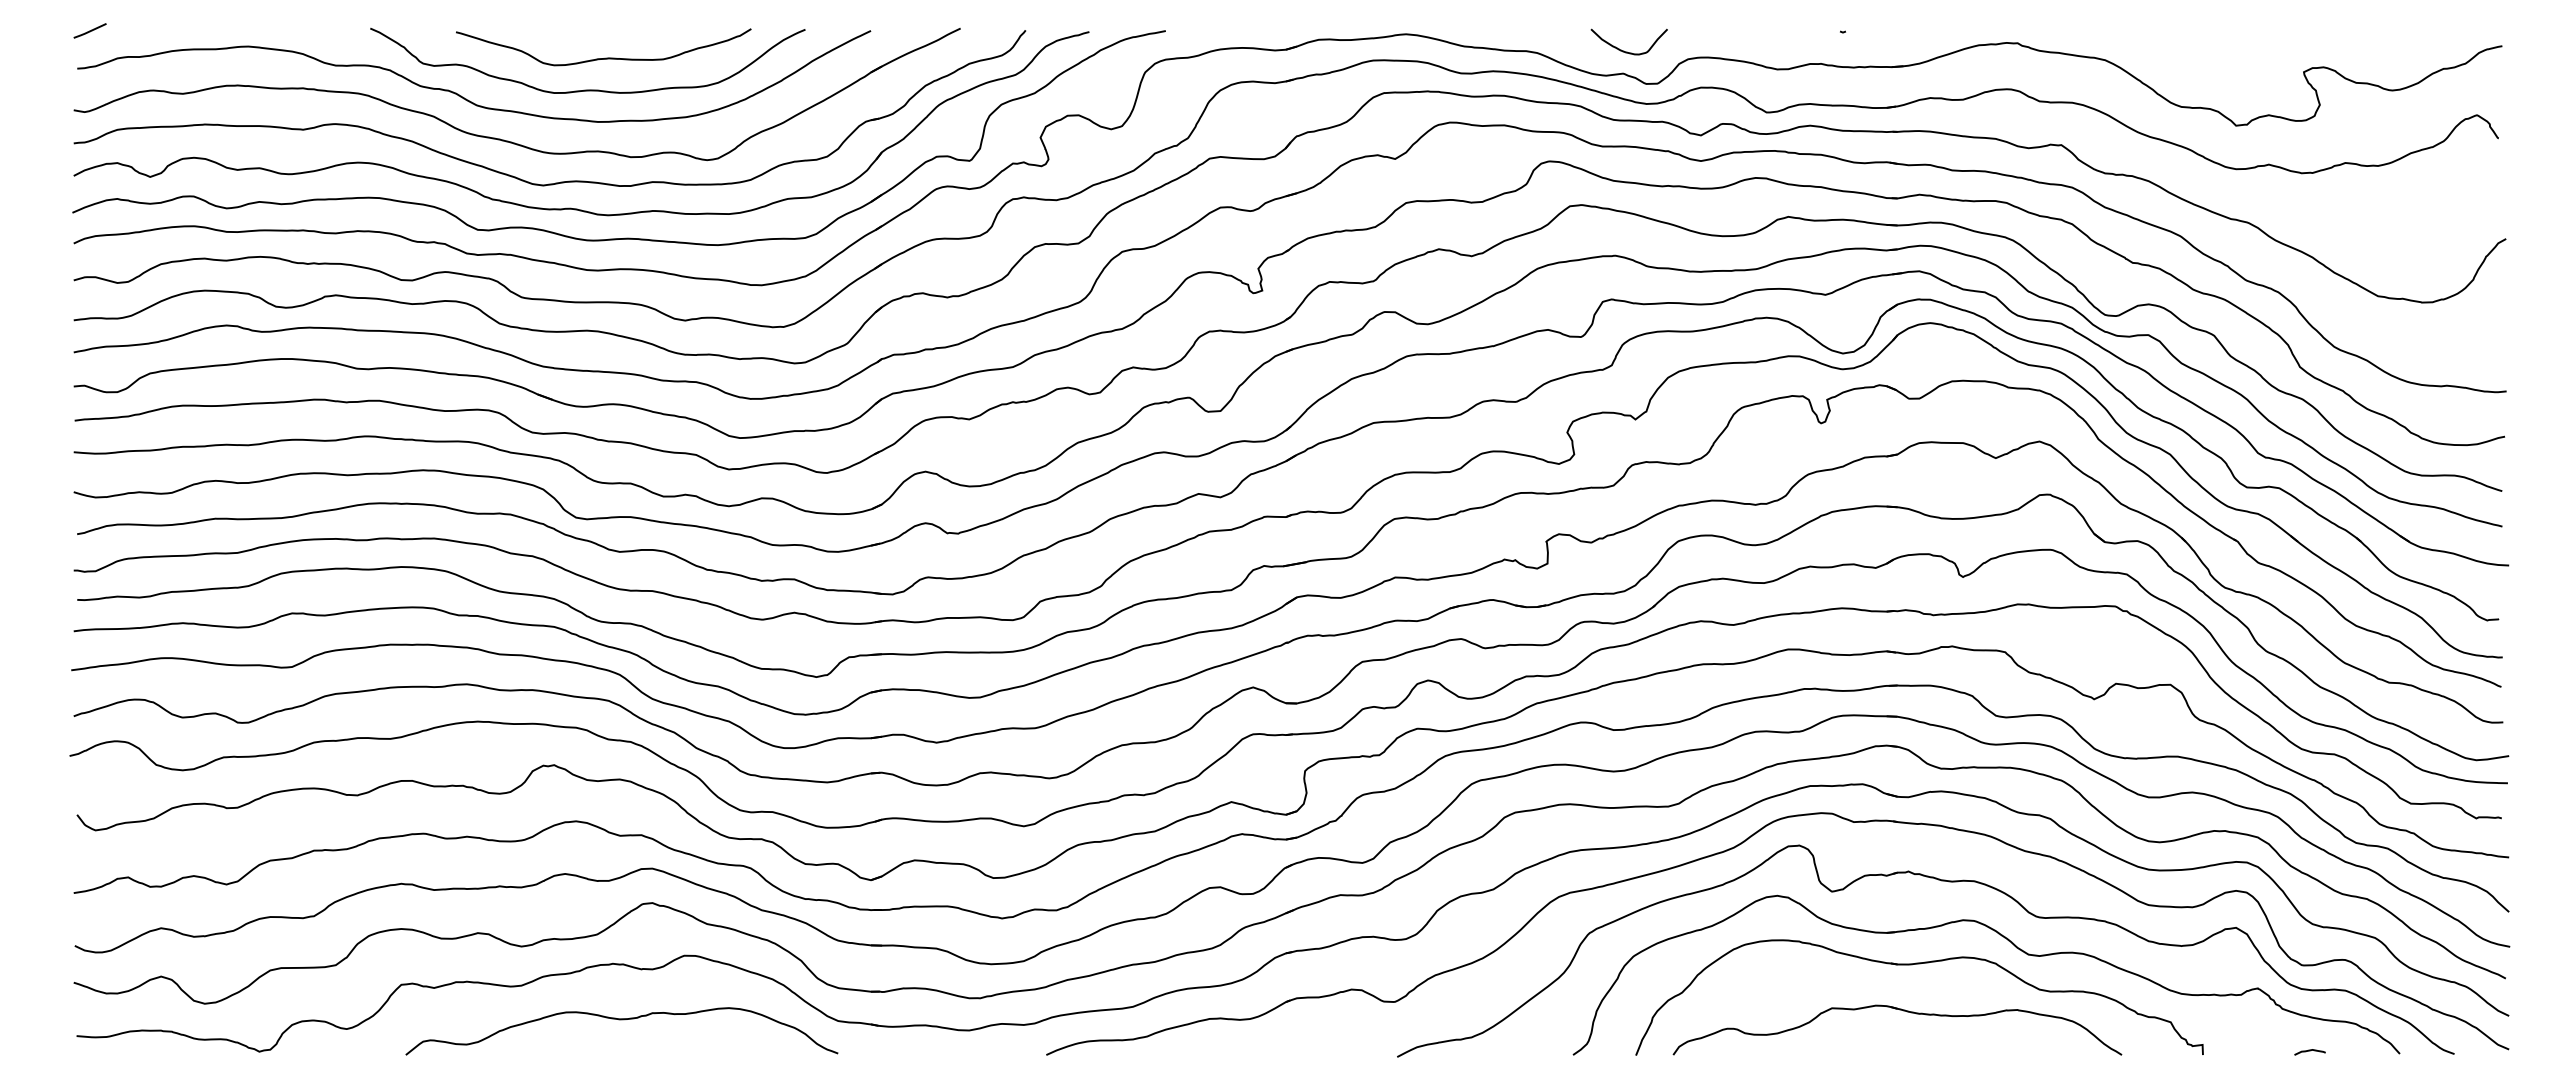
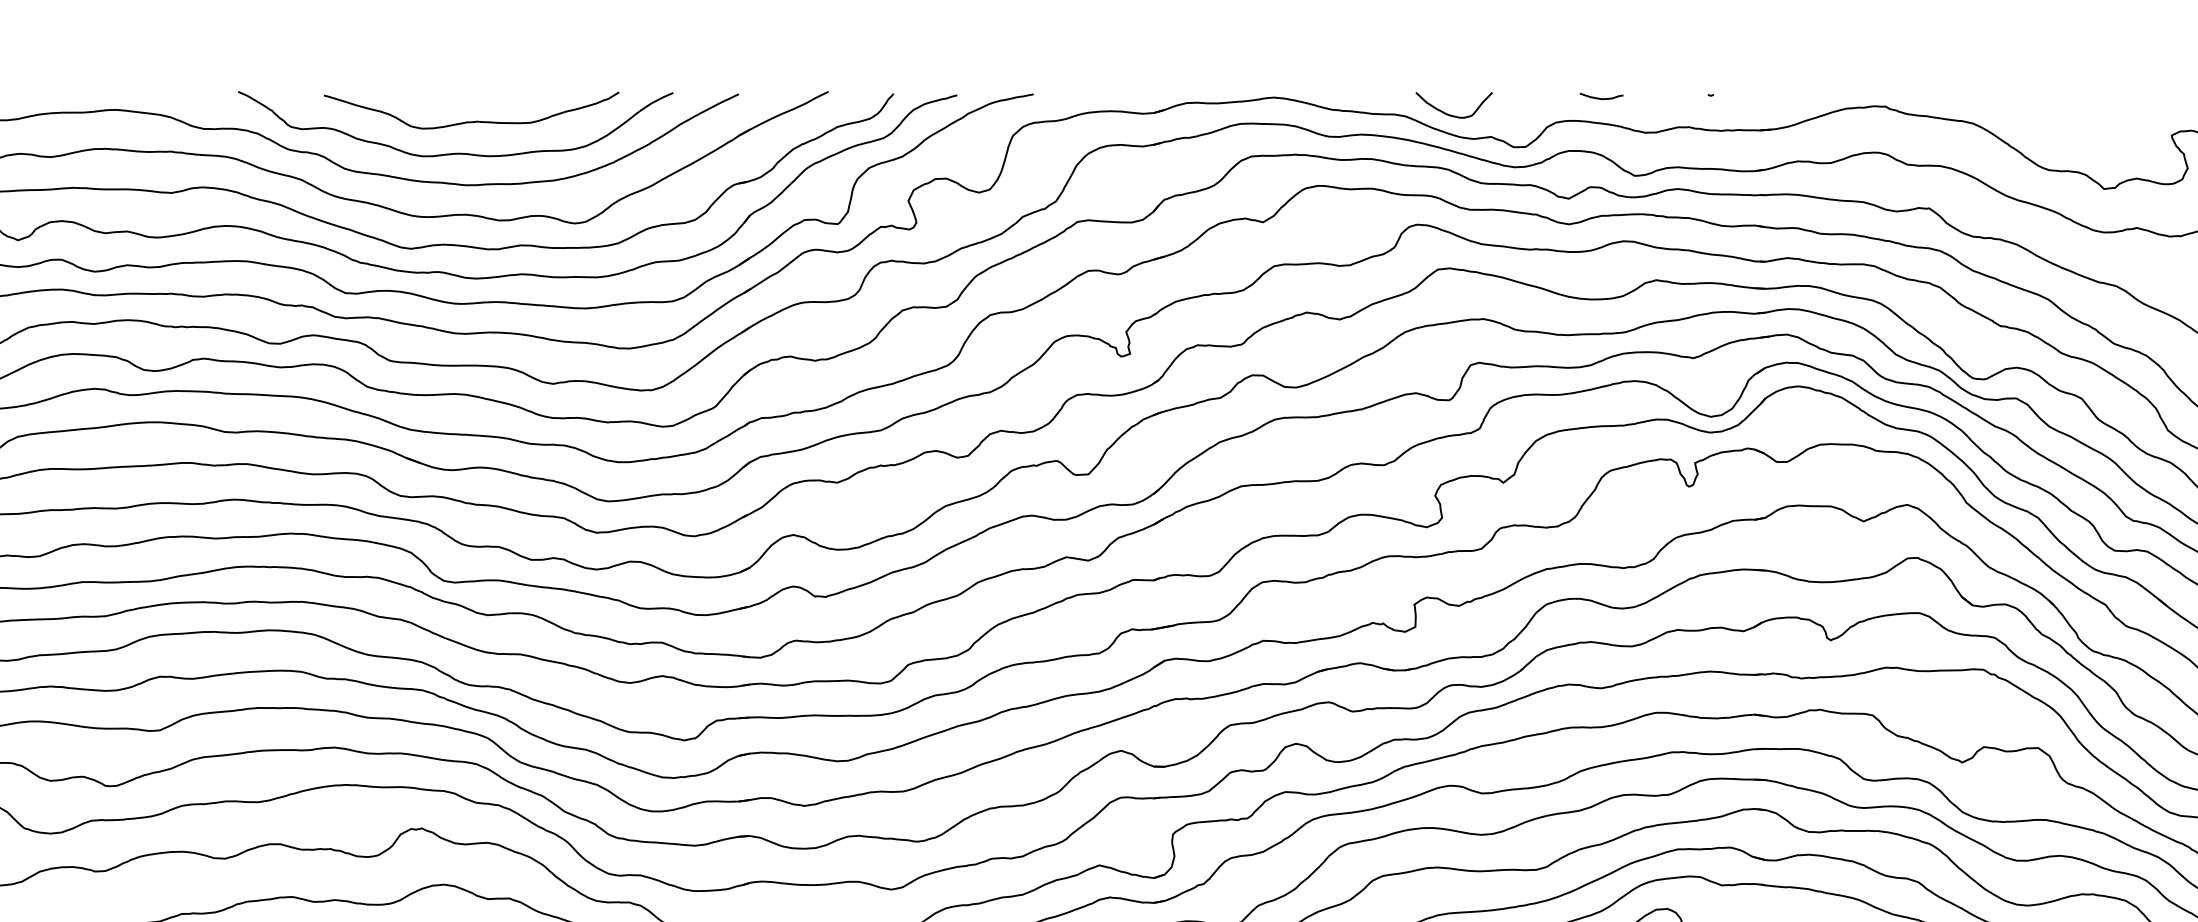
curve: (1732, 34) -> (1600, 97), added
curve: (1627, 51) -> (1452, 114), moved

